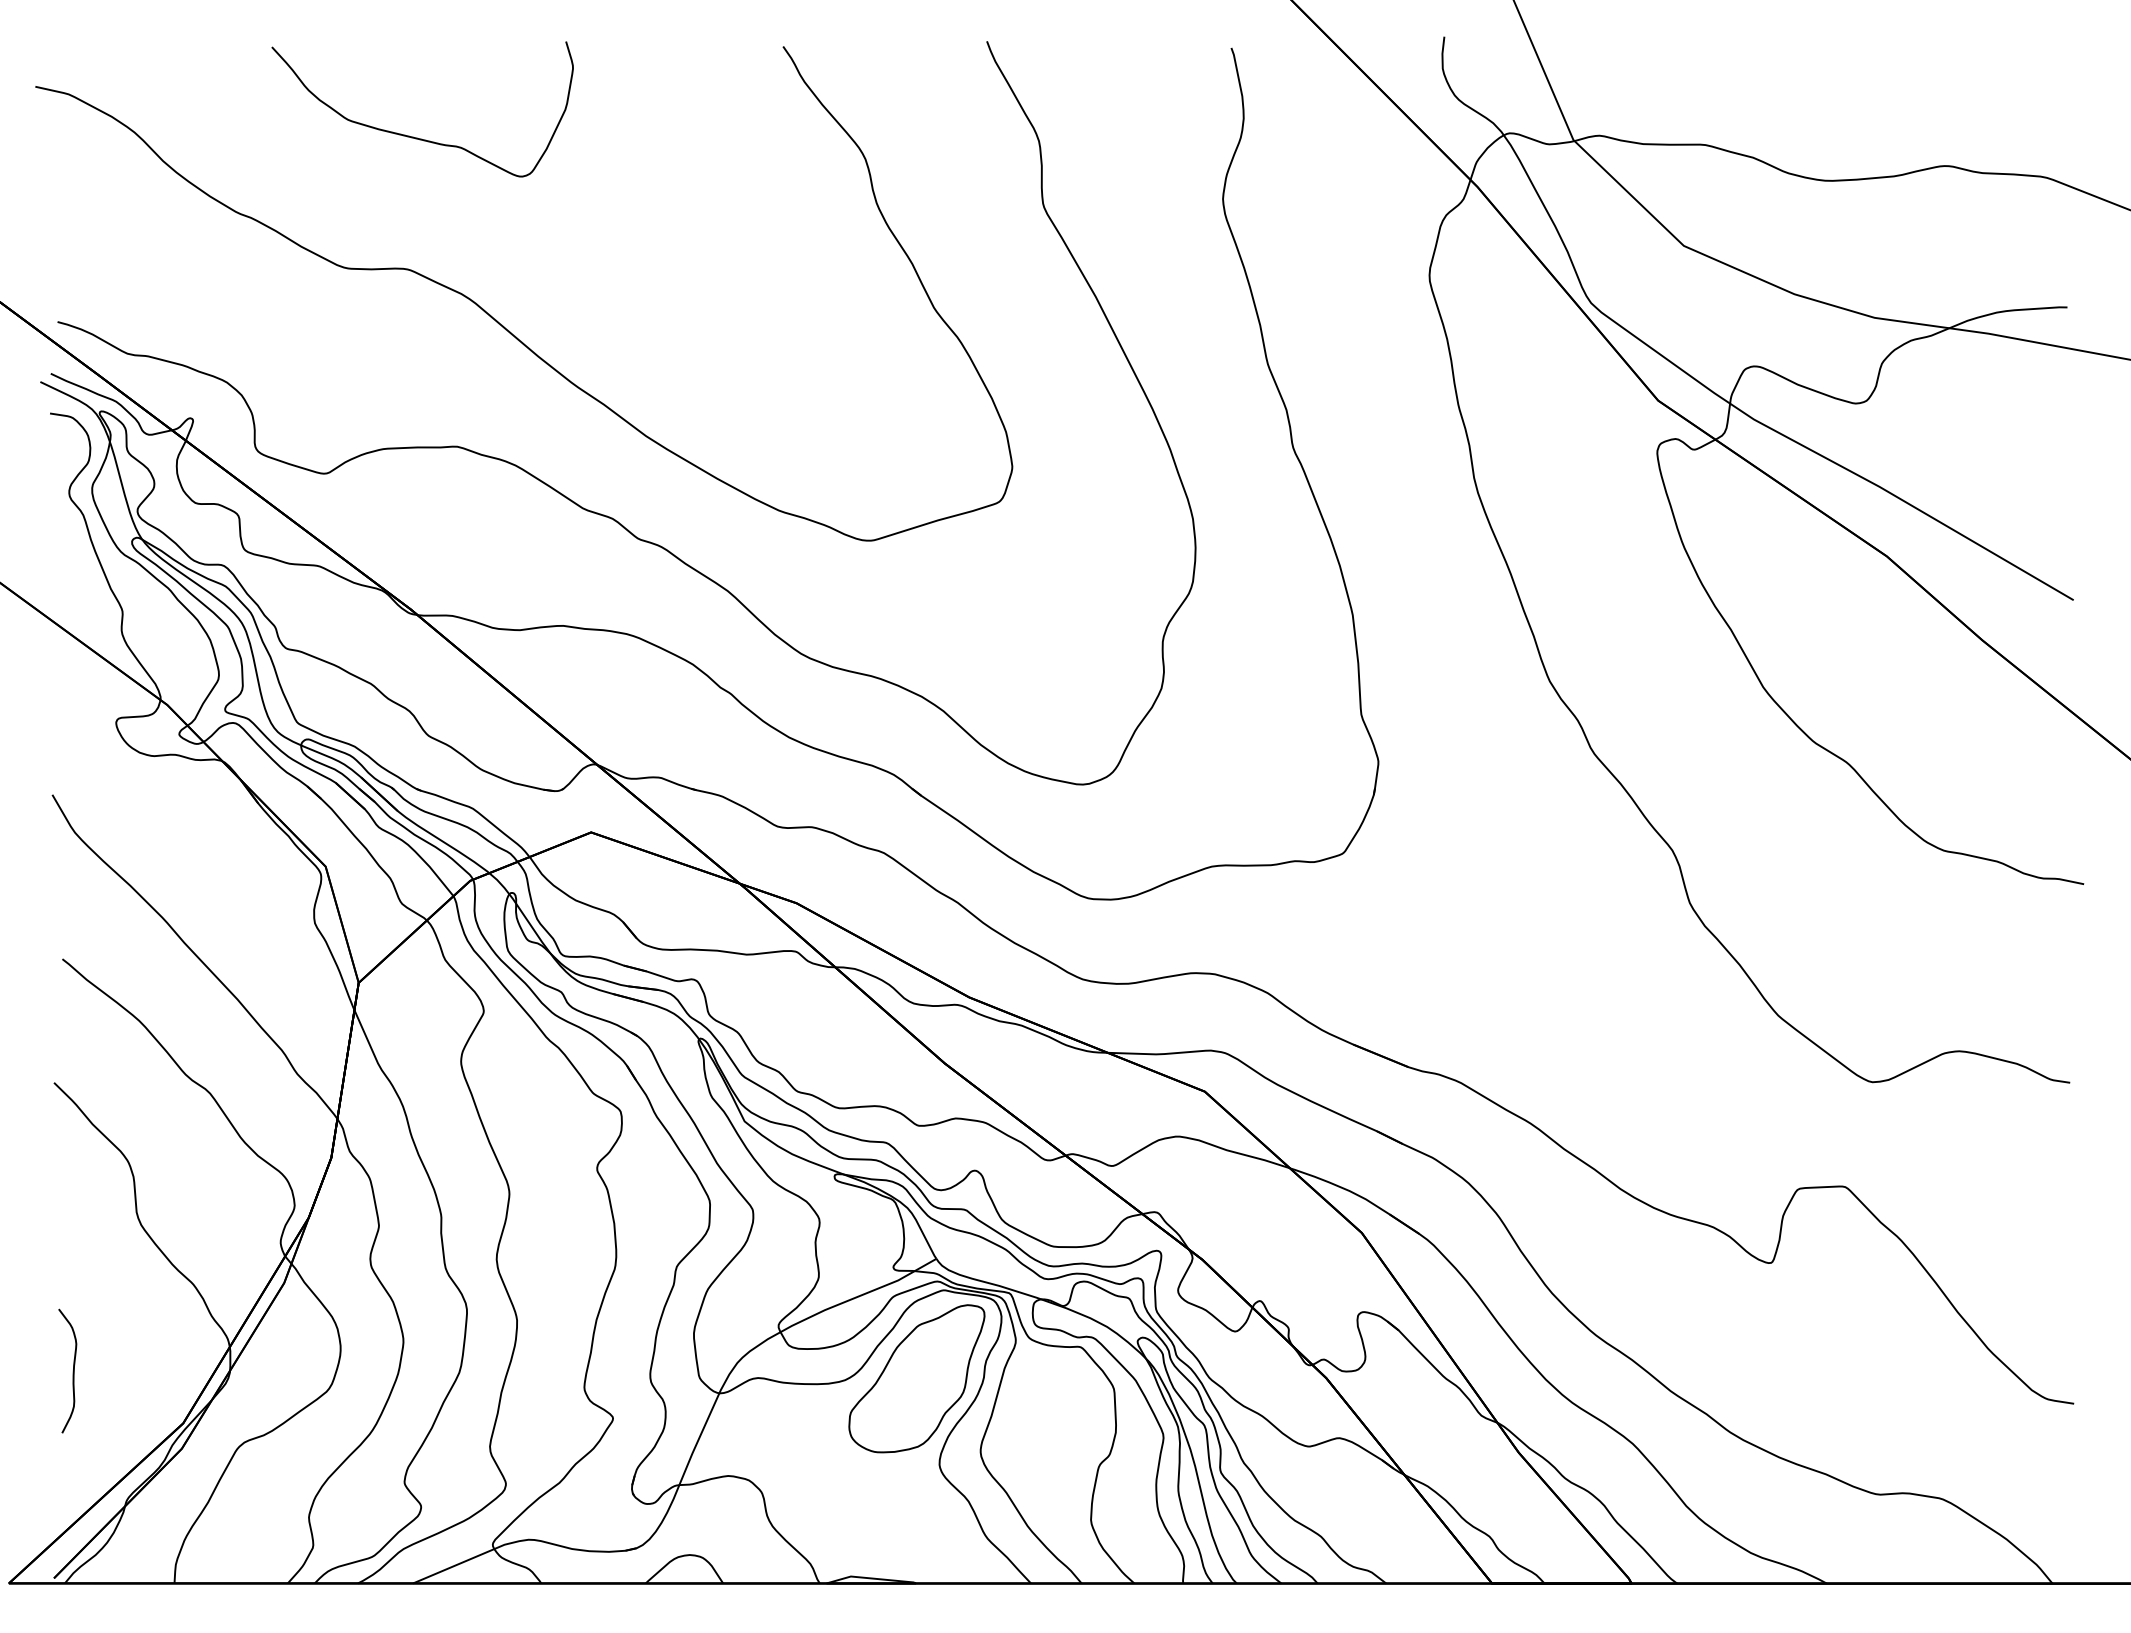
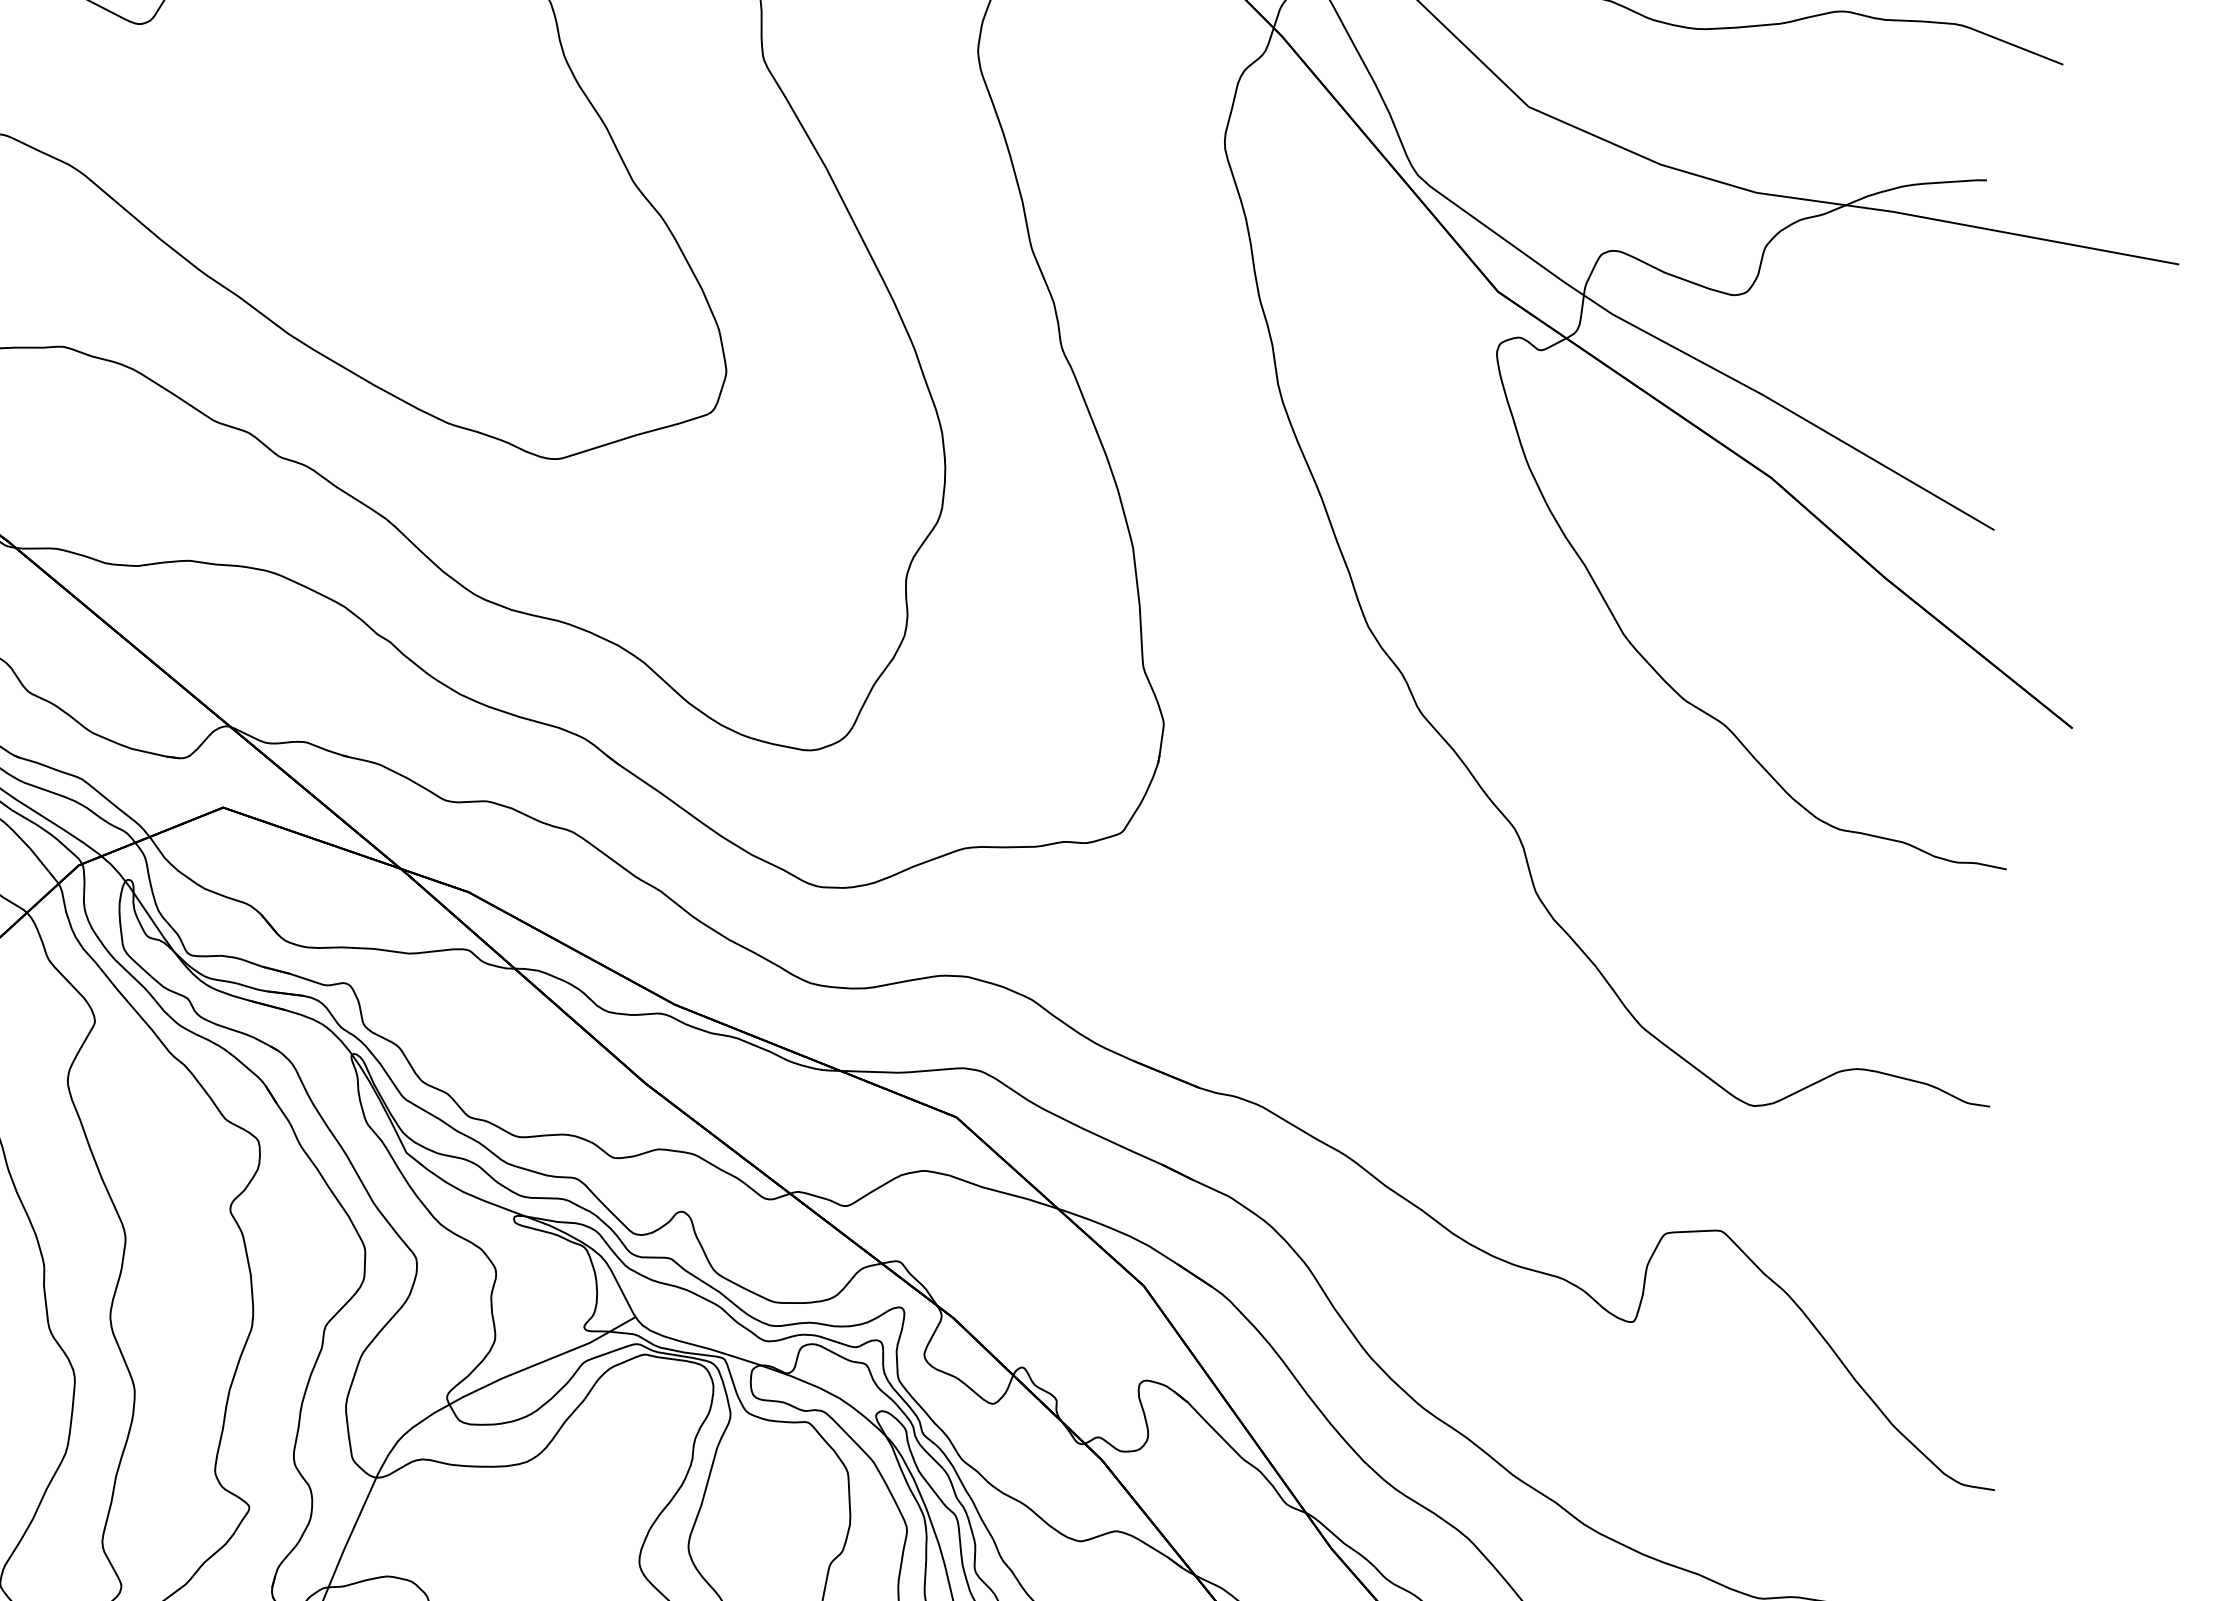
part: (916, 1378) -> (611, 1459), removed

